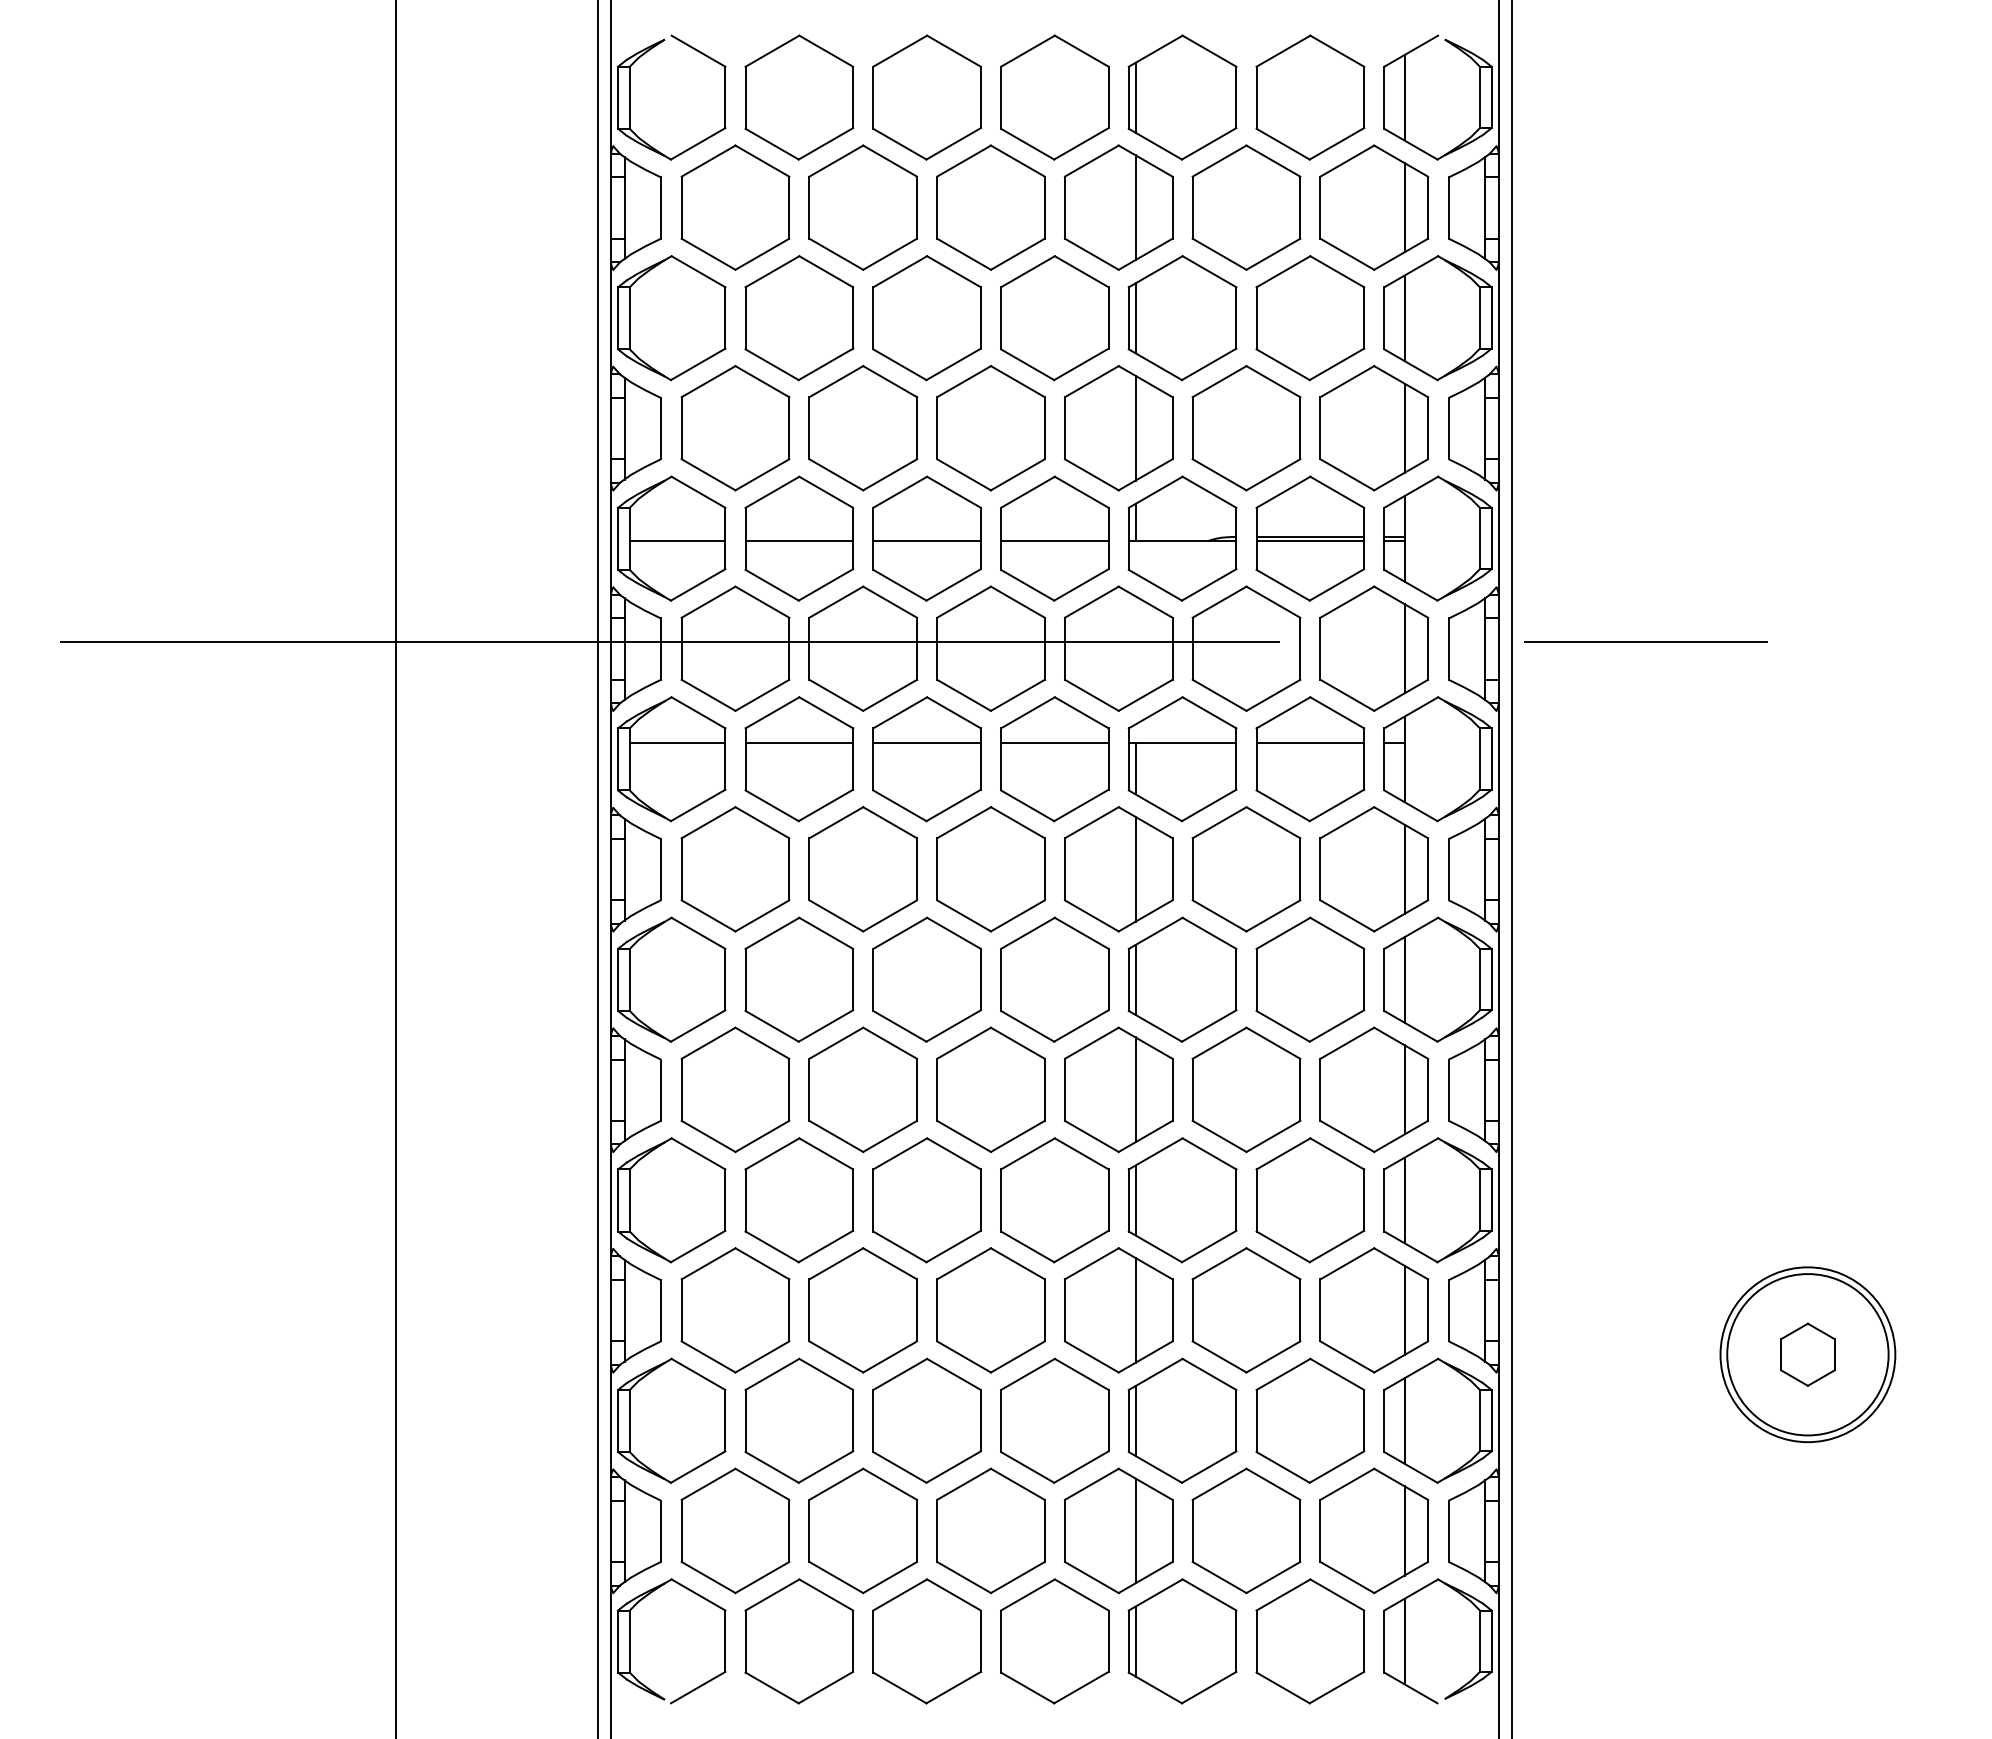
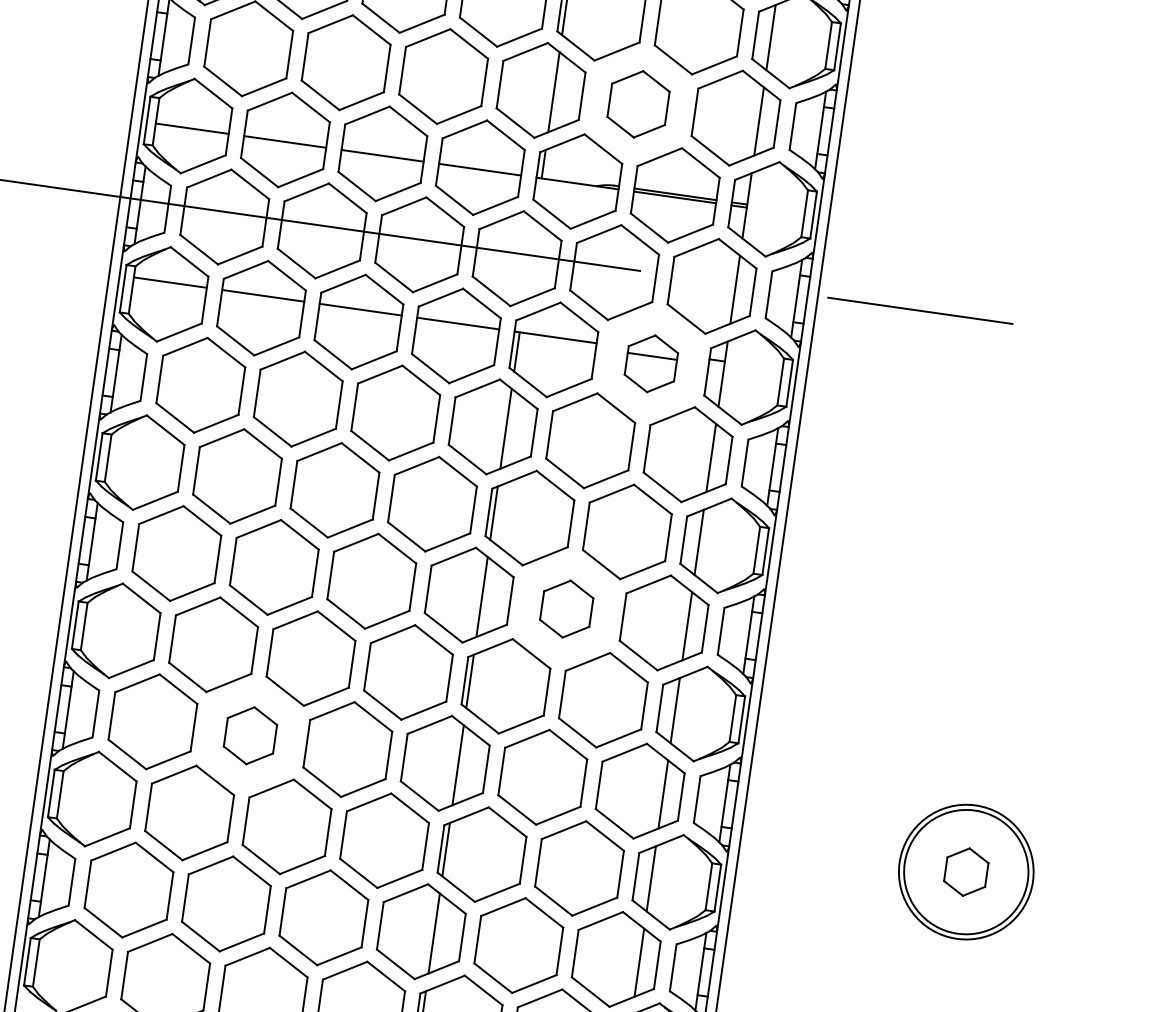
part: (1246, 428) -> (638, 104), size x0.7
part: (1310, 759) -> (651, 363), size x0.6
part: (1246, 1089) -> (566, 608), size x0.6
part: (863, 1310) -> (250, 735), size x0.6

